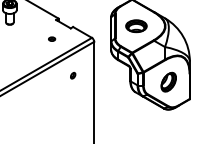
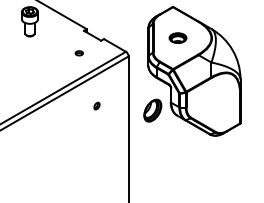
part: (136, 25) -> (177, 37), size x0.7
part: (72, 75) -> (96, 105), moved
part: (168, 82) -> (152, 110), moved

